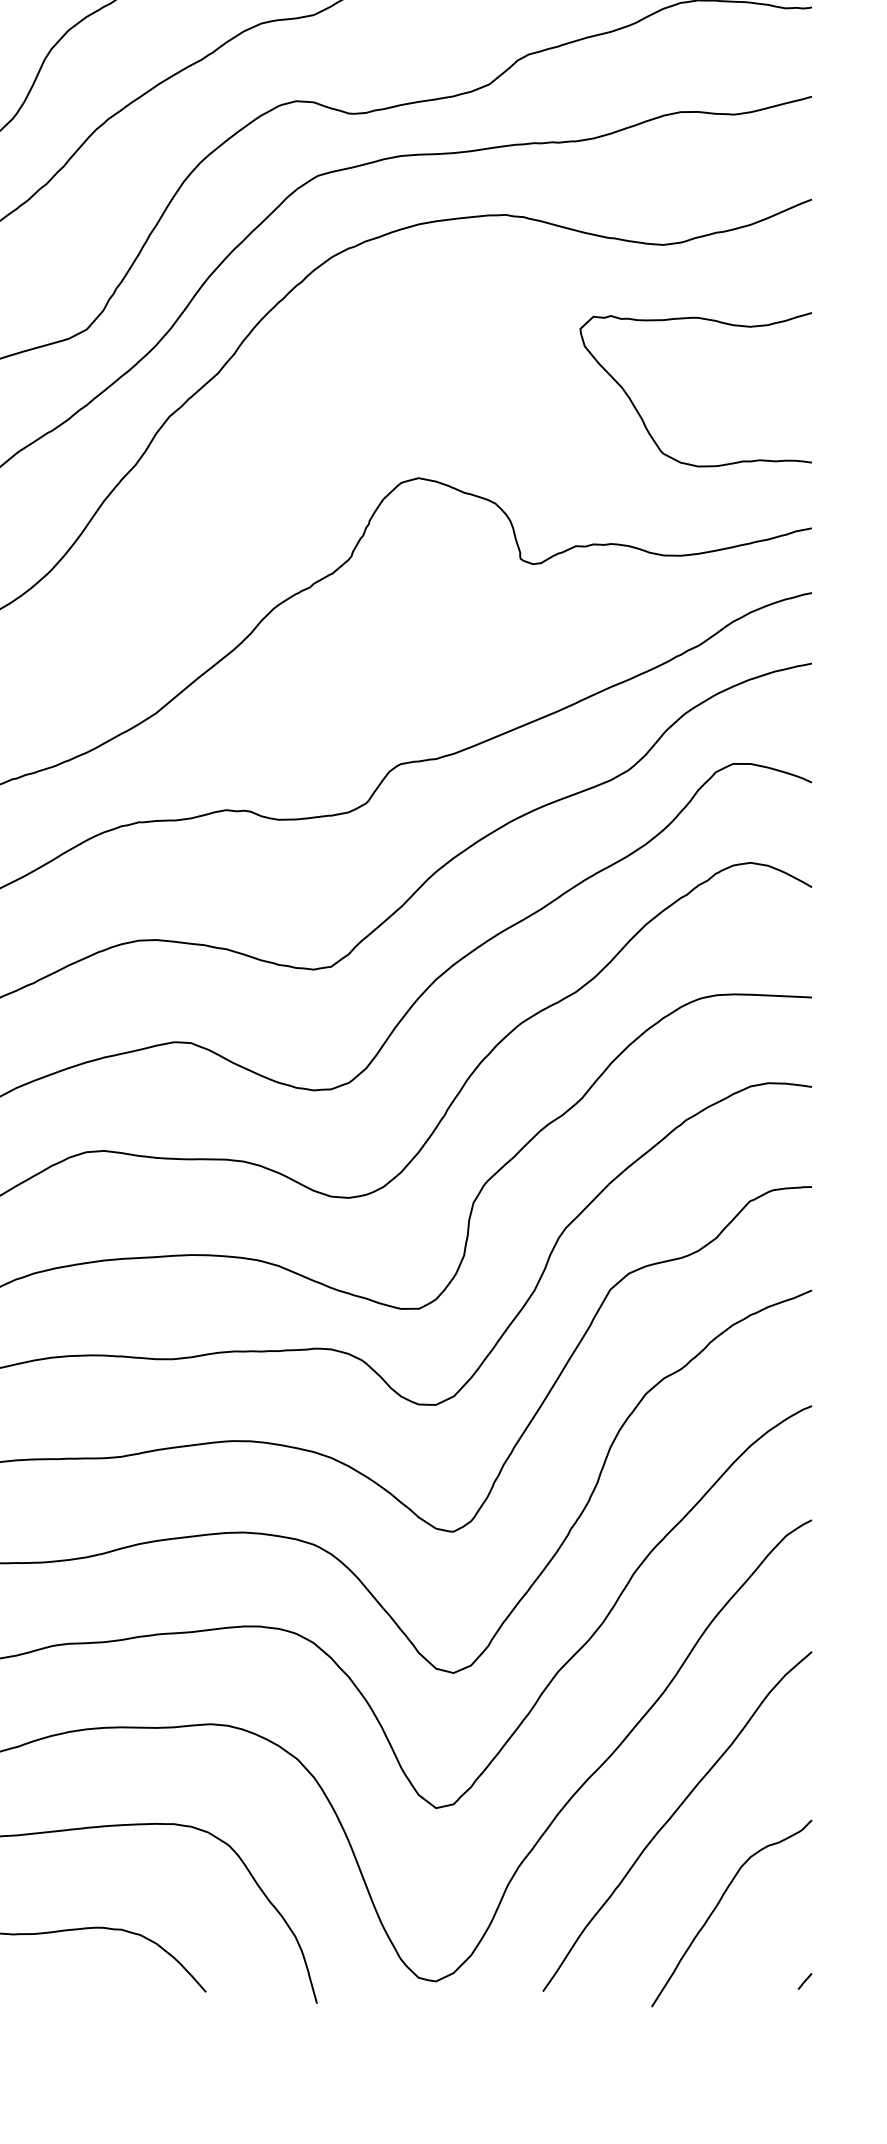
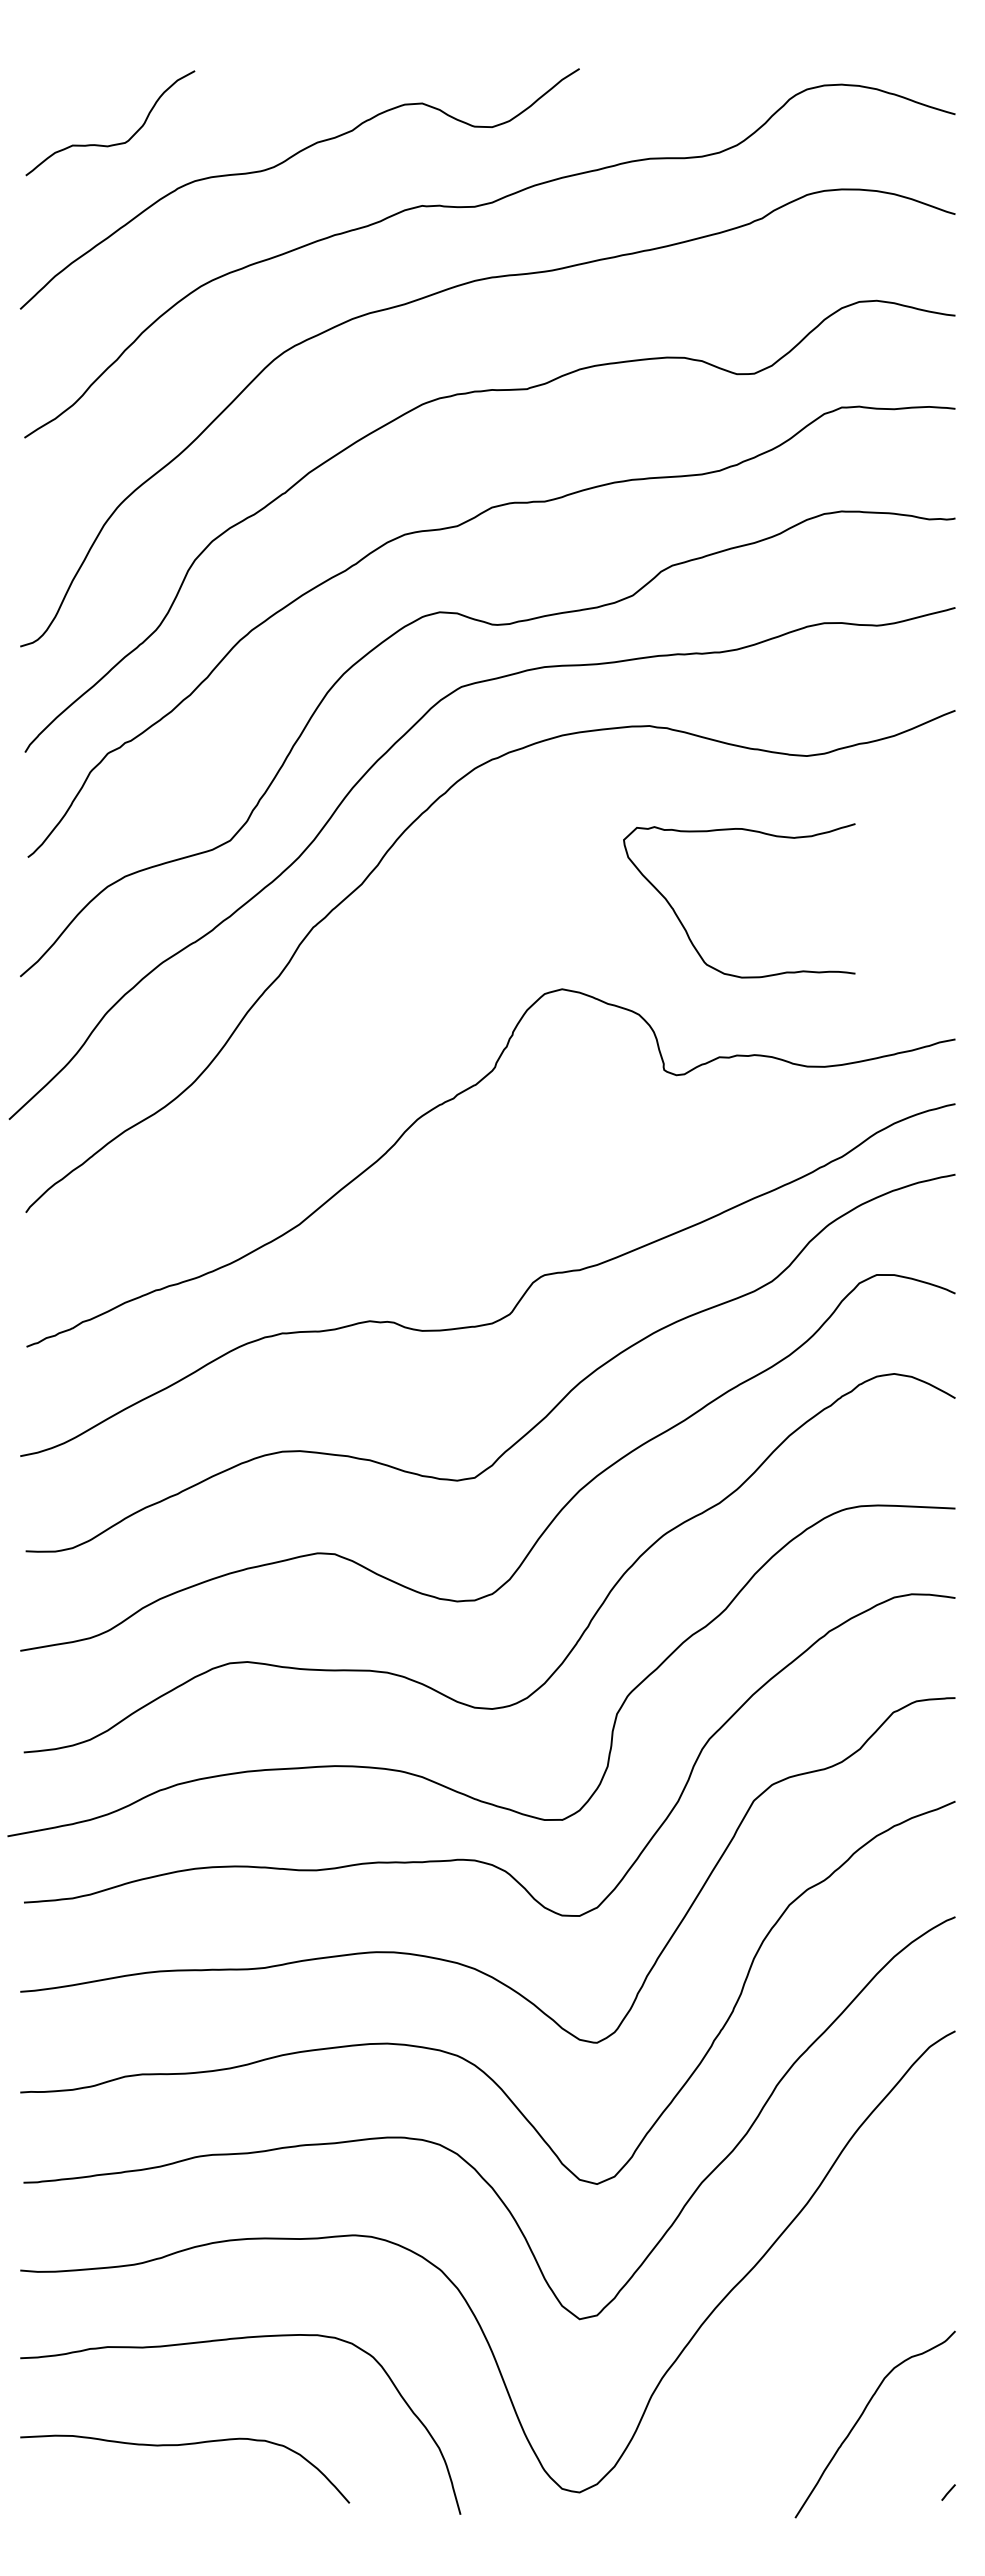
curve: (642, 418) -> (686, 929), moved
curve: (672, 1816) -> (816, 2327), removed

